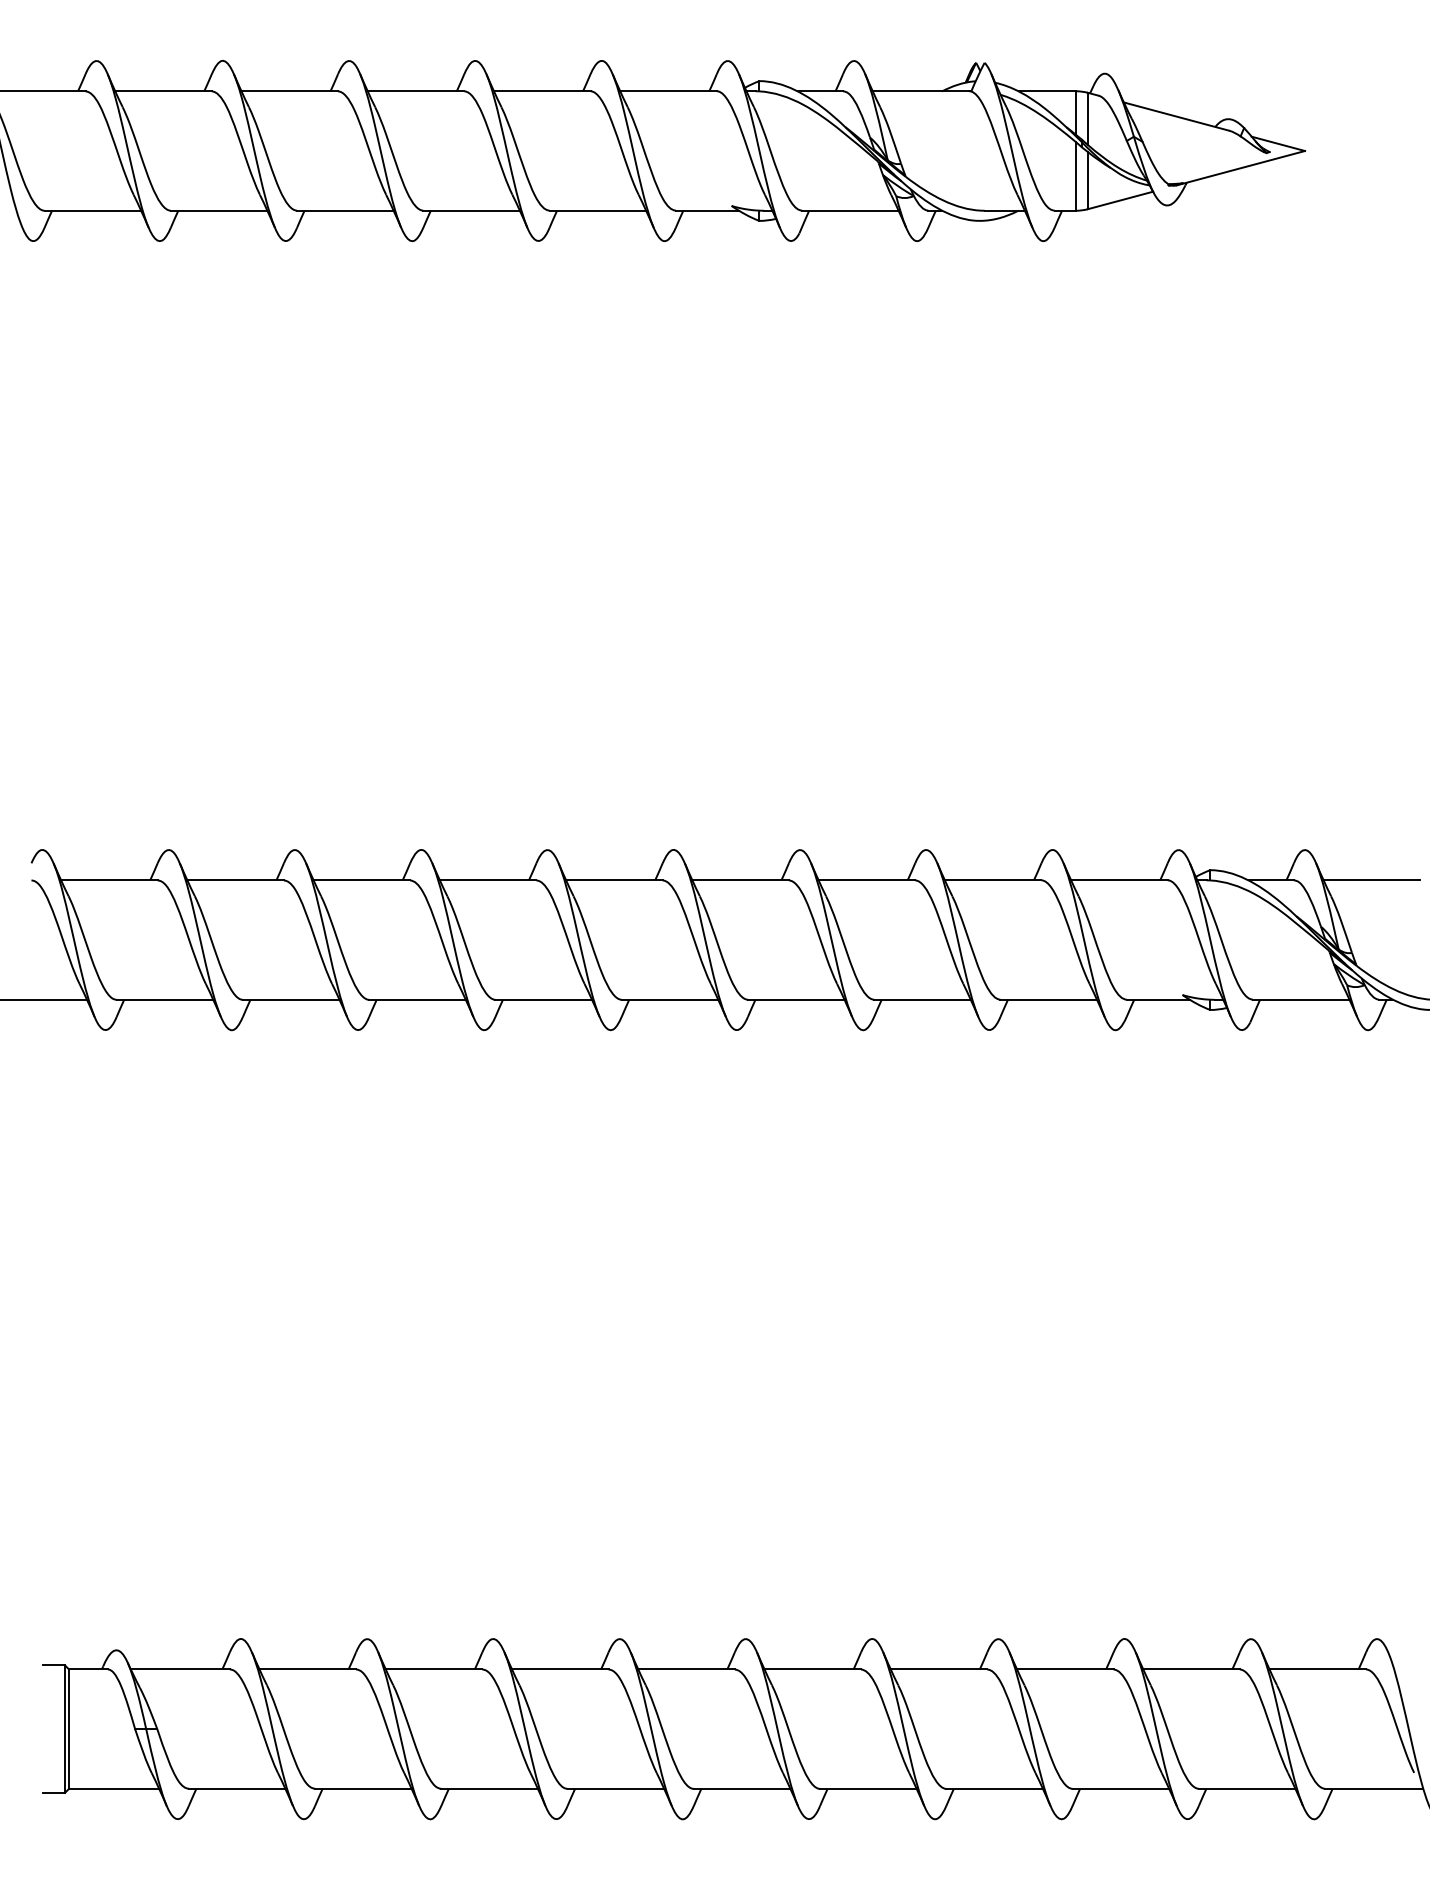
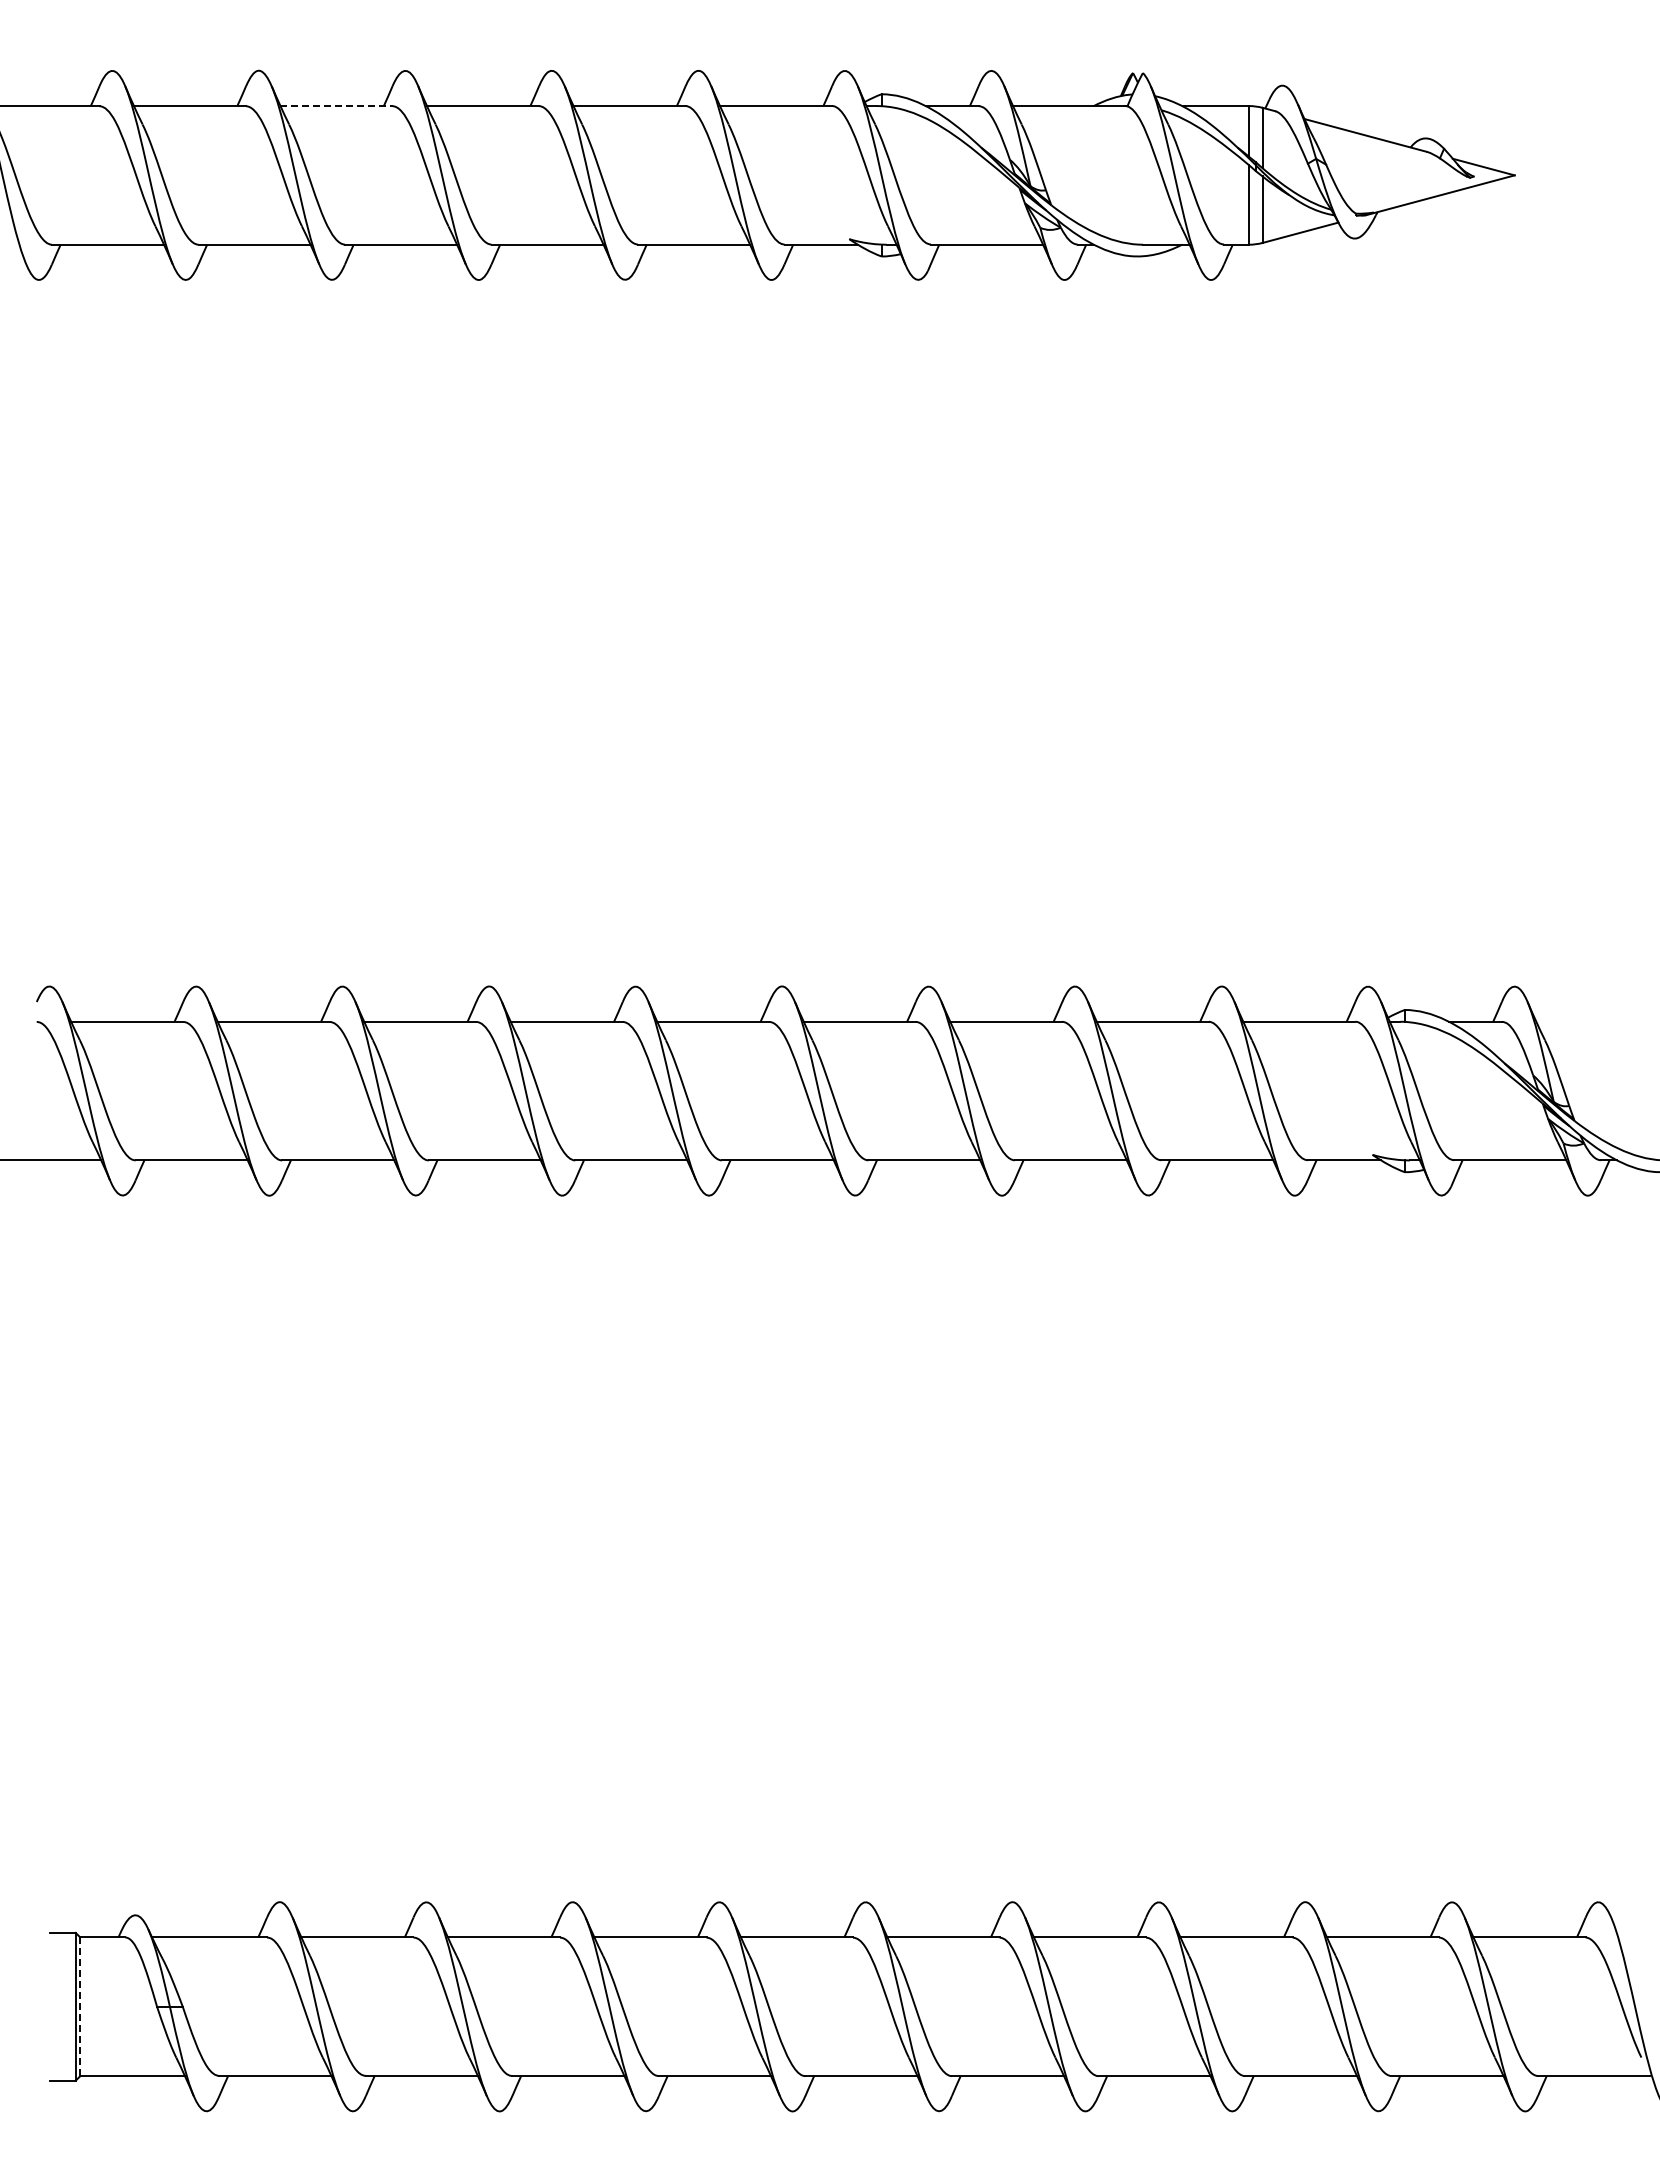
line: (290, 91) -> (337, 106), solid -> dashed
line: (1372, 880) -> (1592, 1021), removed
line: (69, 1728) -> (80, 2006), solid -> dashed

